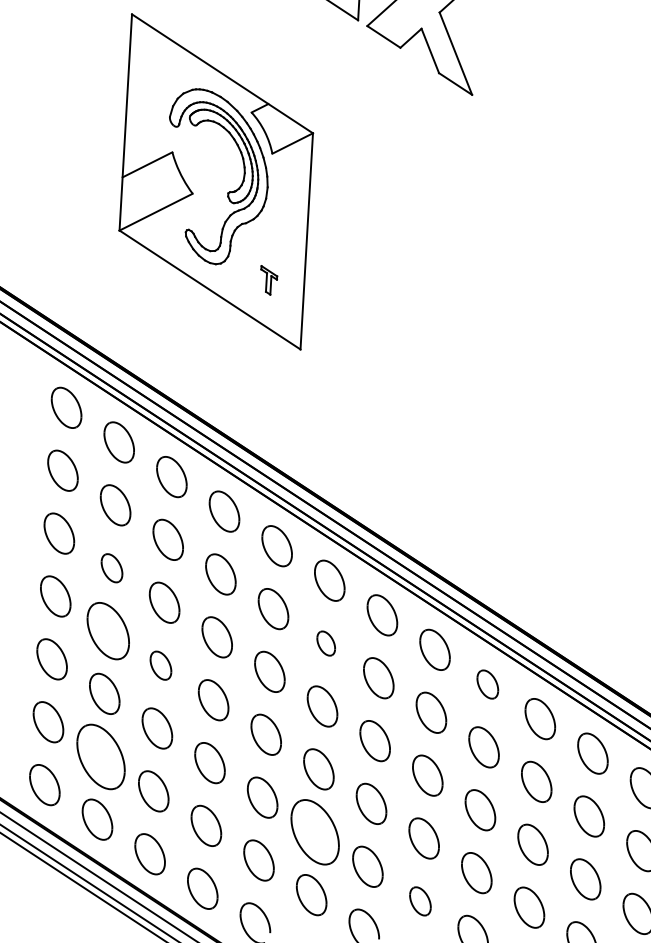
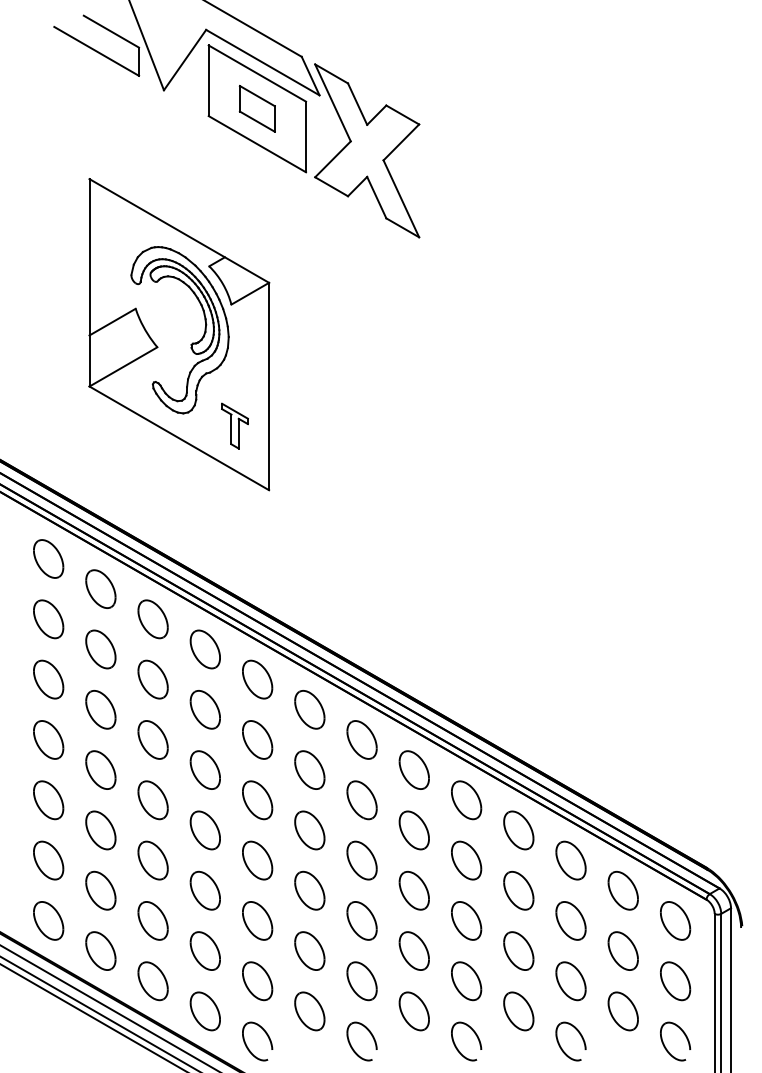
part: (268, 279) -> (234, 425), size x1.67
part: (111, 567) -> (100, 709), size x1.43
part: (108, 630) -> (100, 769), size x0.71
part: (325, 642) -> (309, 769), size x1.67
part: (160, 665) -> (152, 800), size x1.43
part: (487, 684) -> (466, 800), size x1.43
part: (100, 756) -> (100, 890), size x0.62
part: (314, 831) -> (309, 950), size x0.62
part: (419, 901) -> (413, 1011), size x1.43

